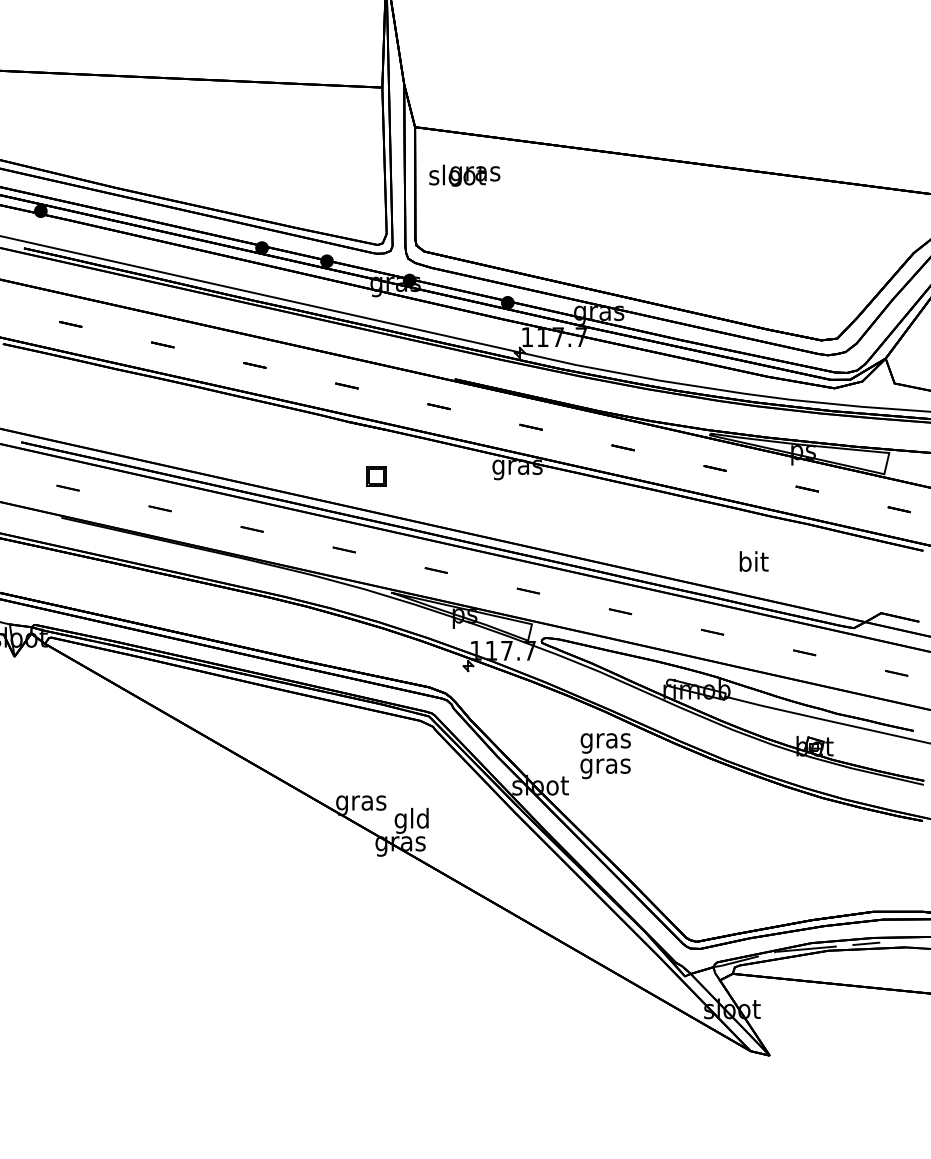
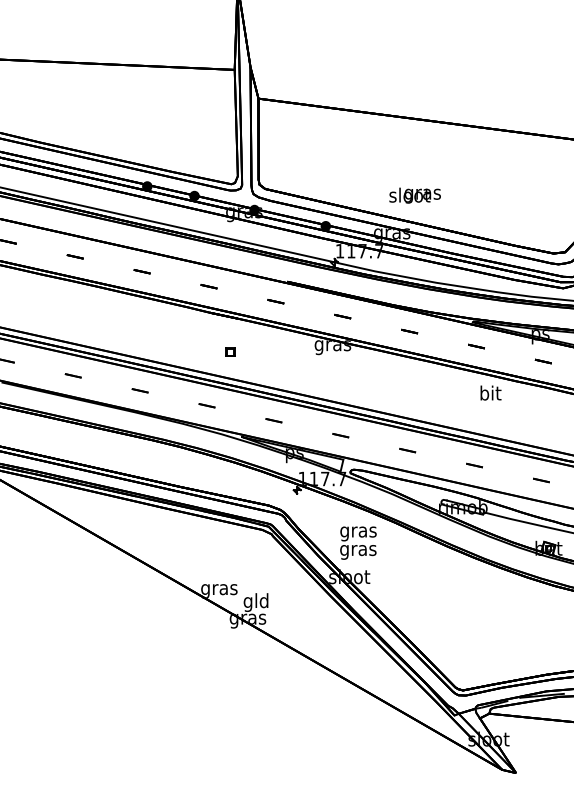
text: (464, 175) -> (414, 195), moved
part: (375, 475) -> (229, 351), size x0.62
text: (753, 561) -> (490, 393), moved
text: (605, 756) -> (358, 543), moved

